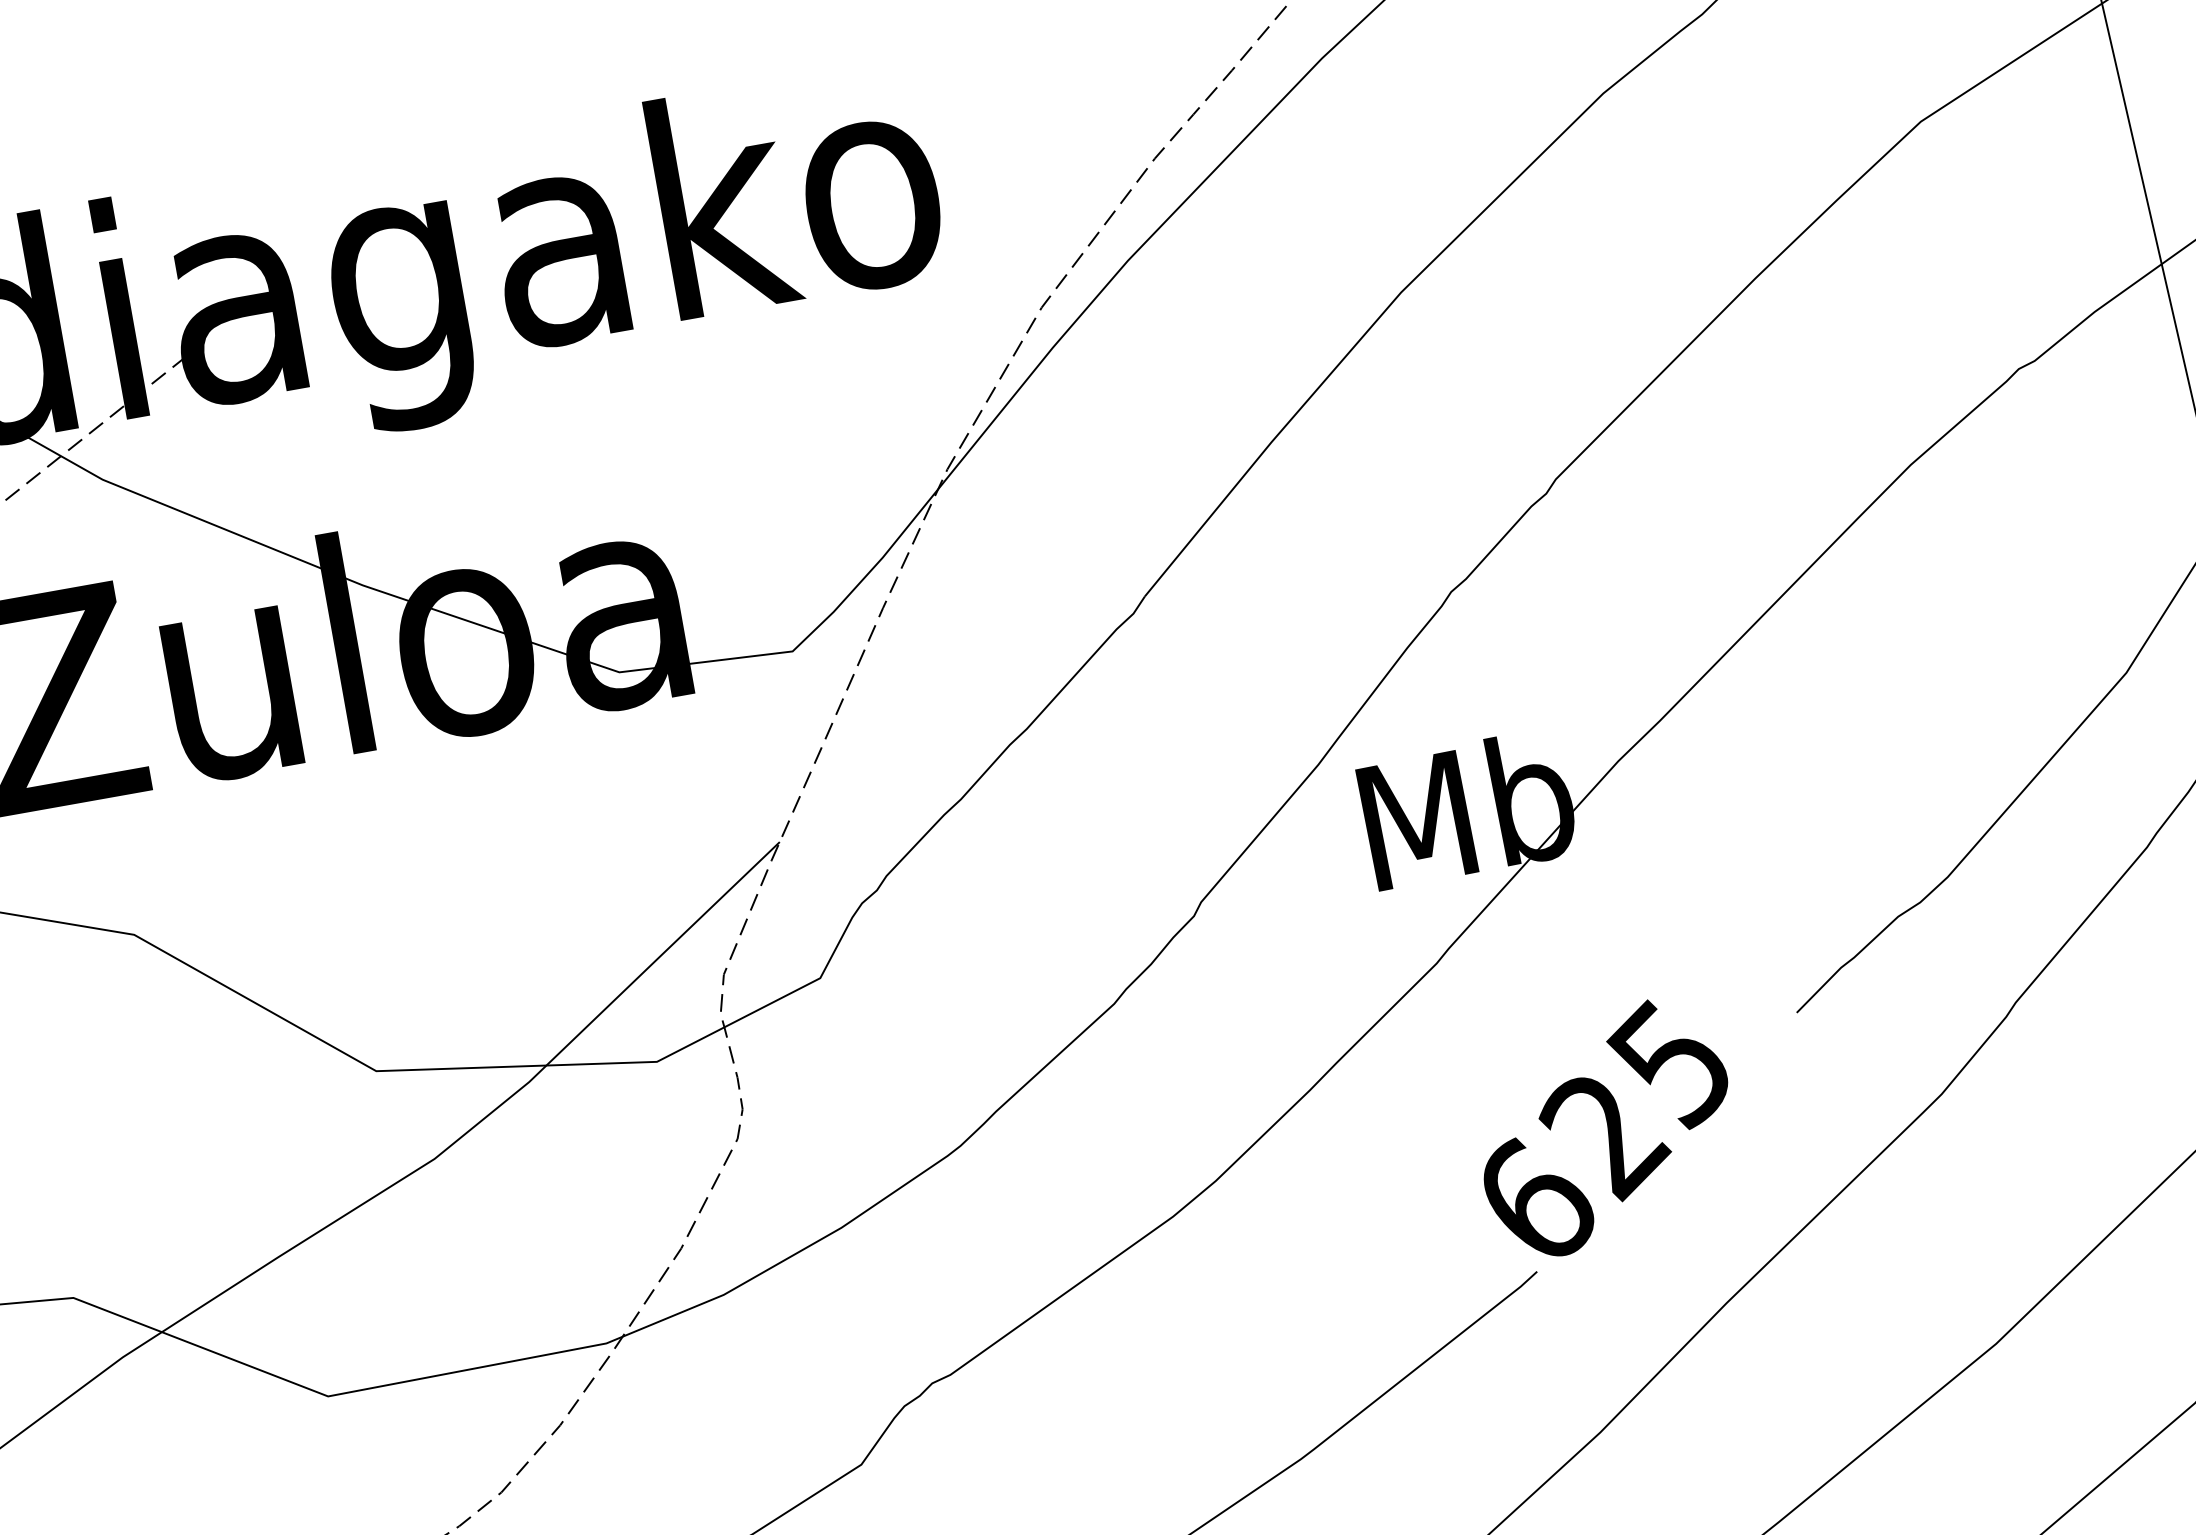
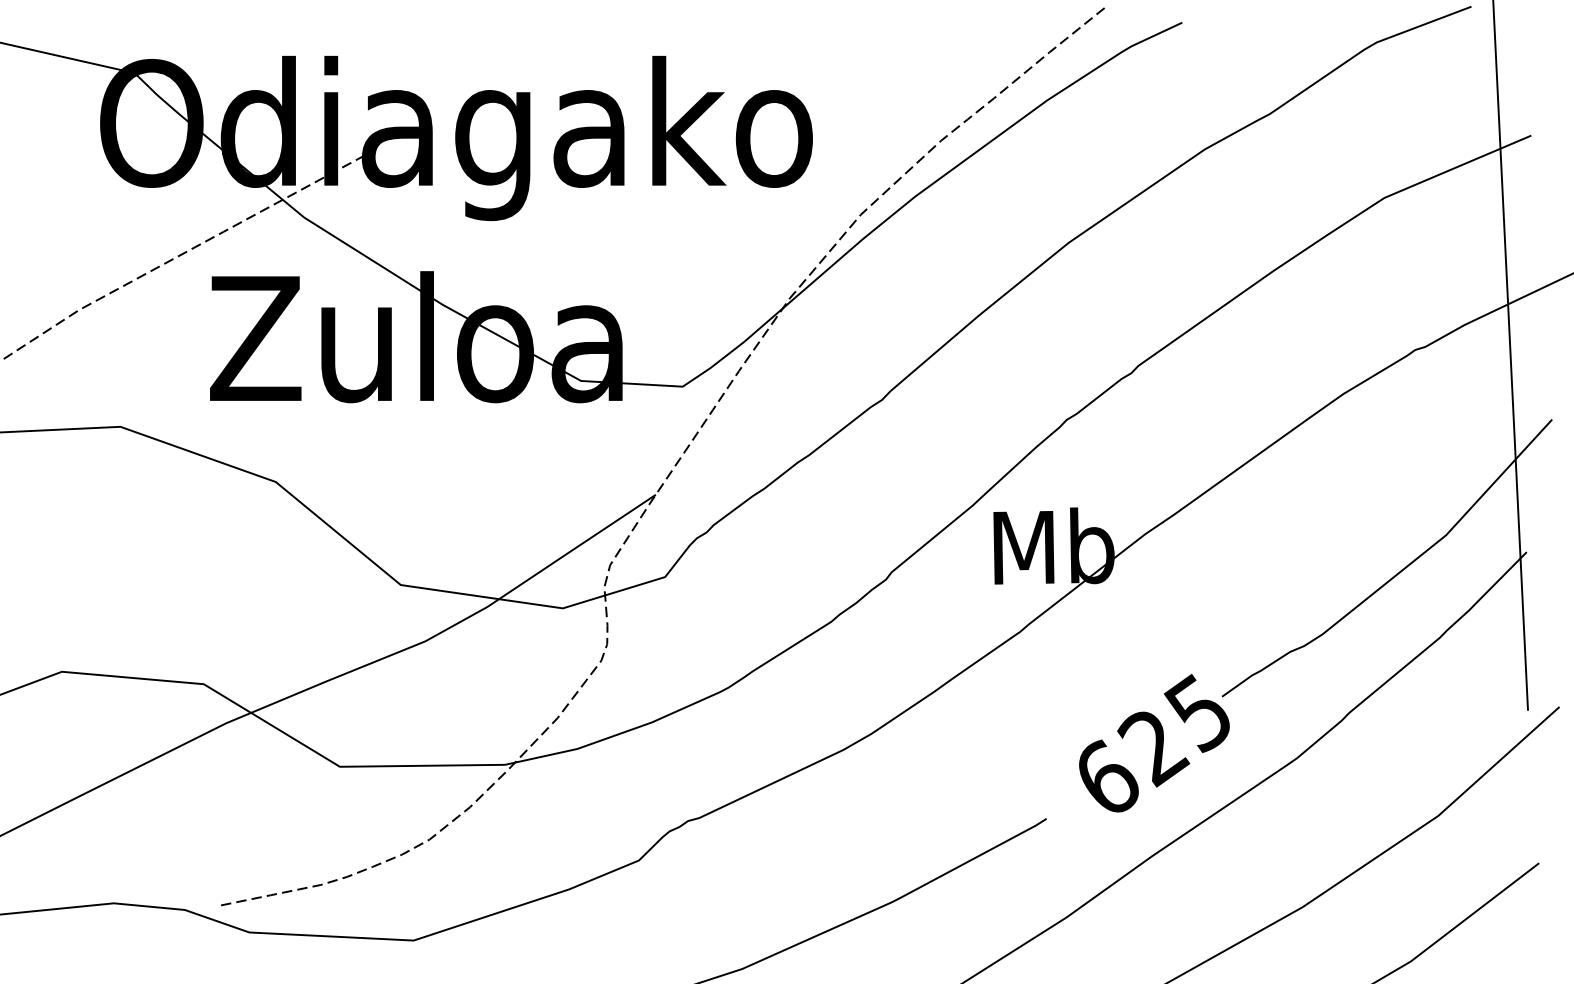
text: (1605, 1128) -> (1154, 743), moved

